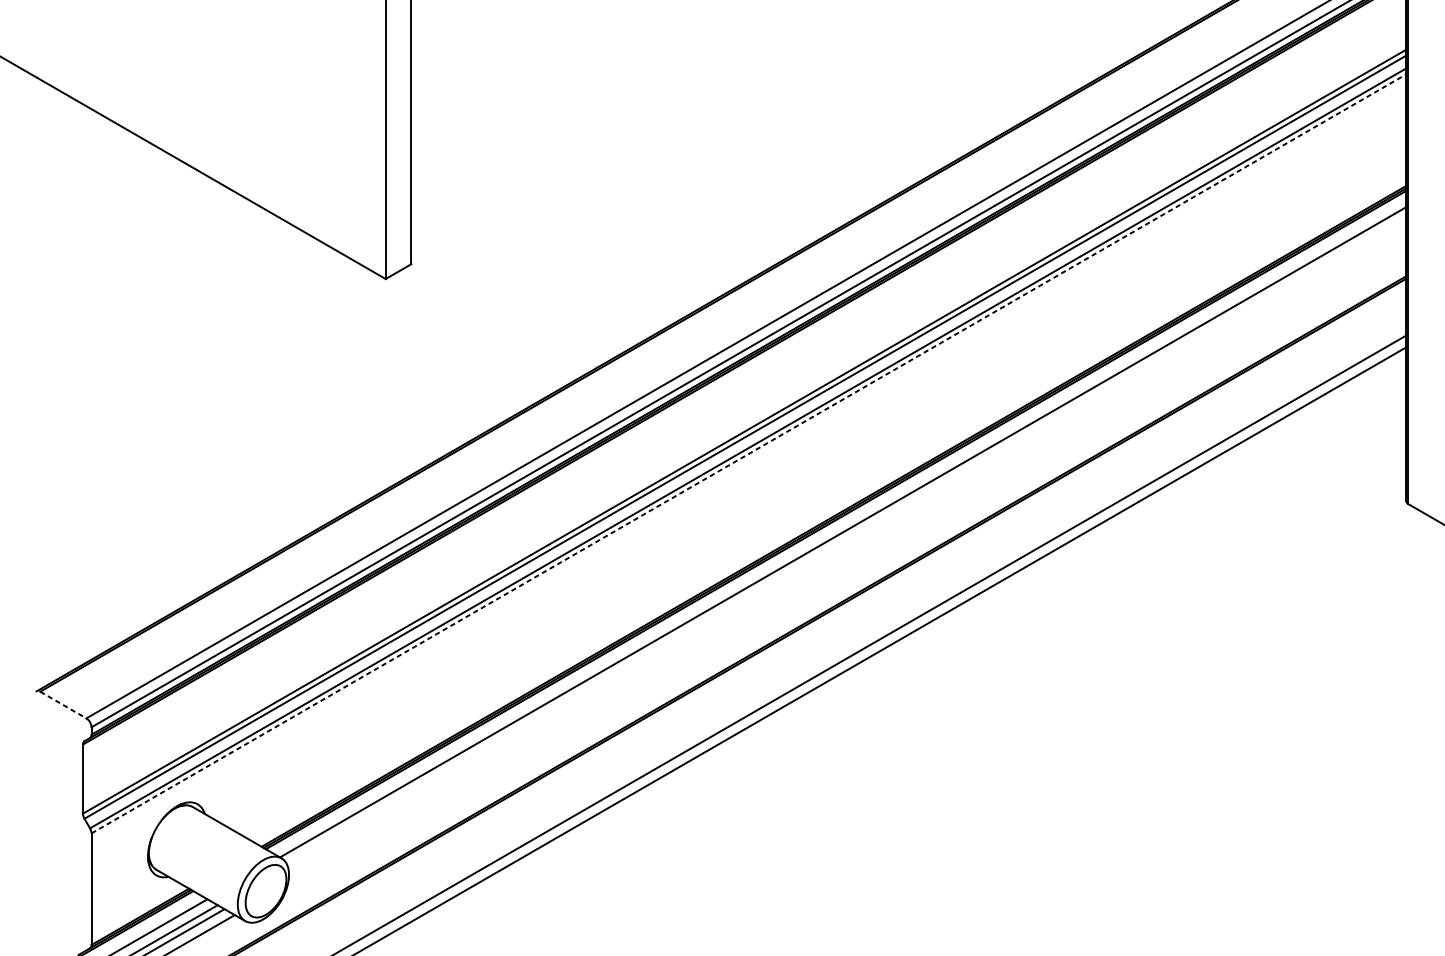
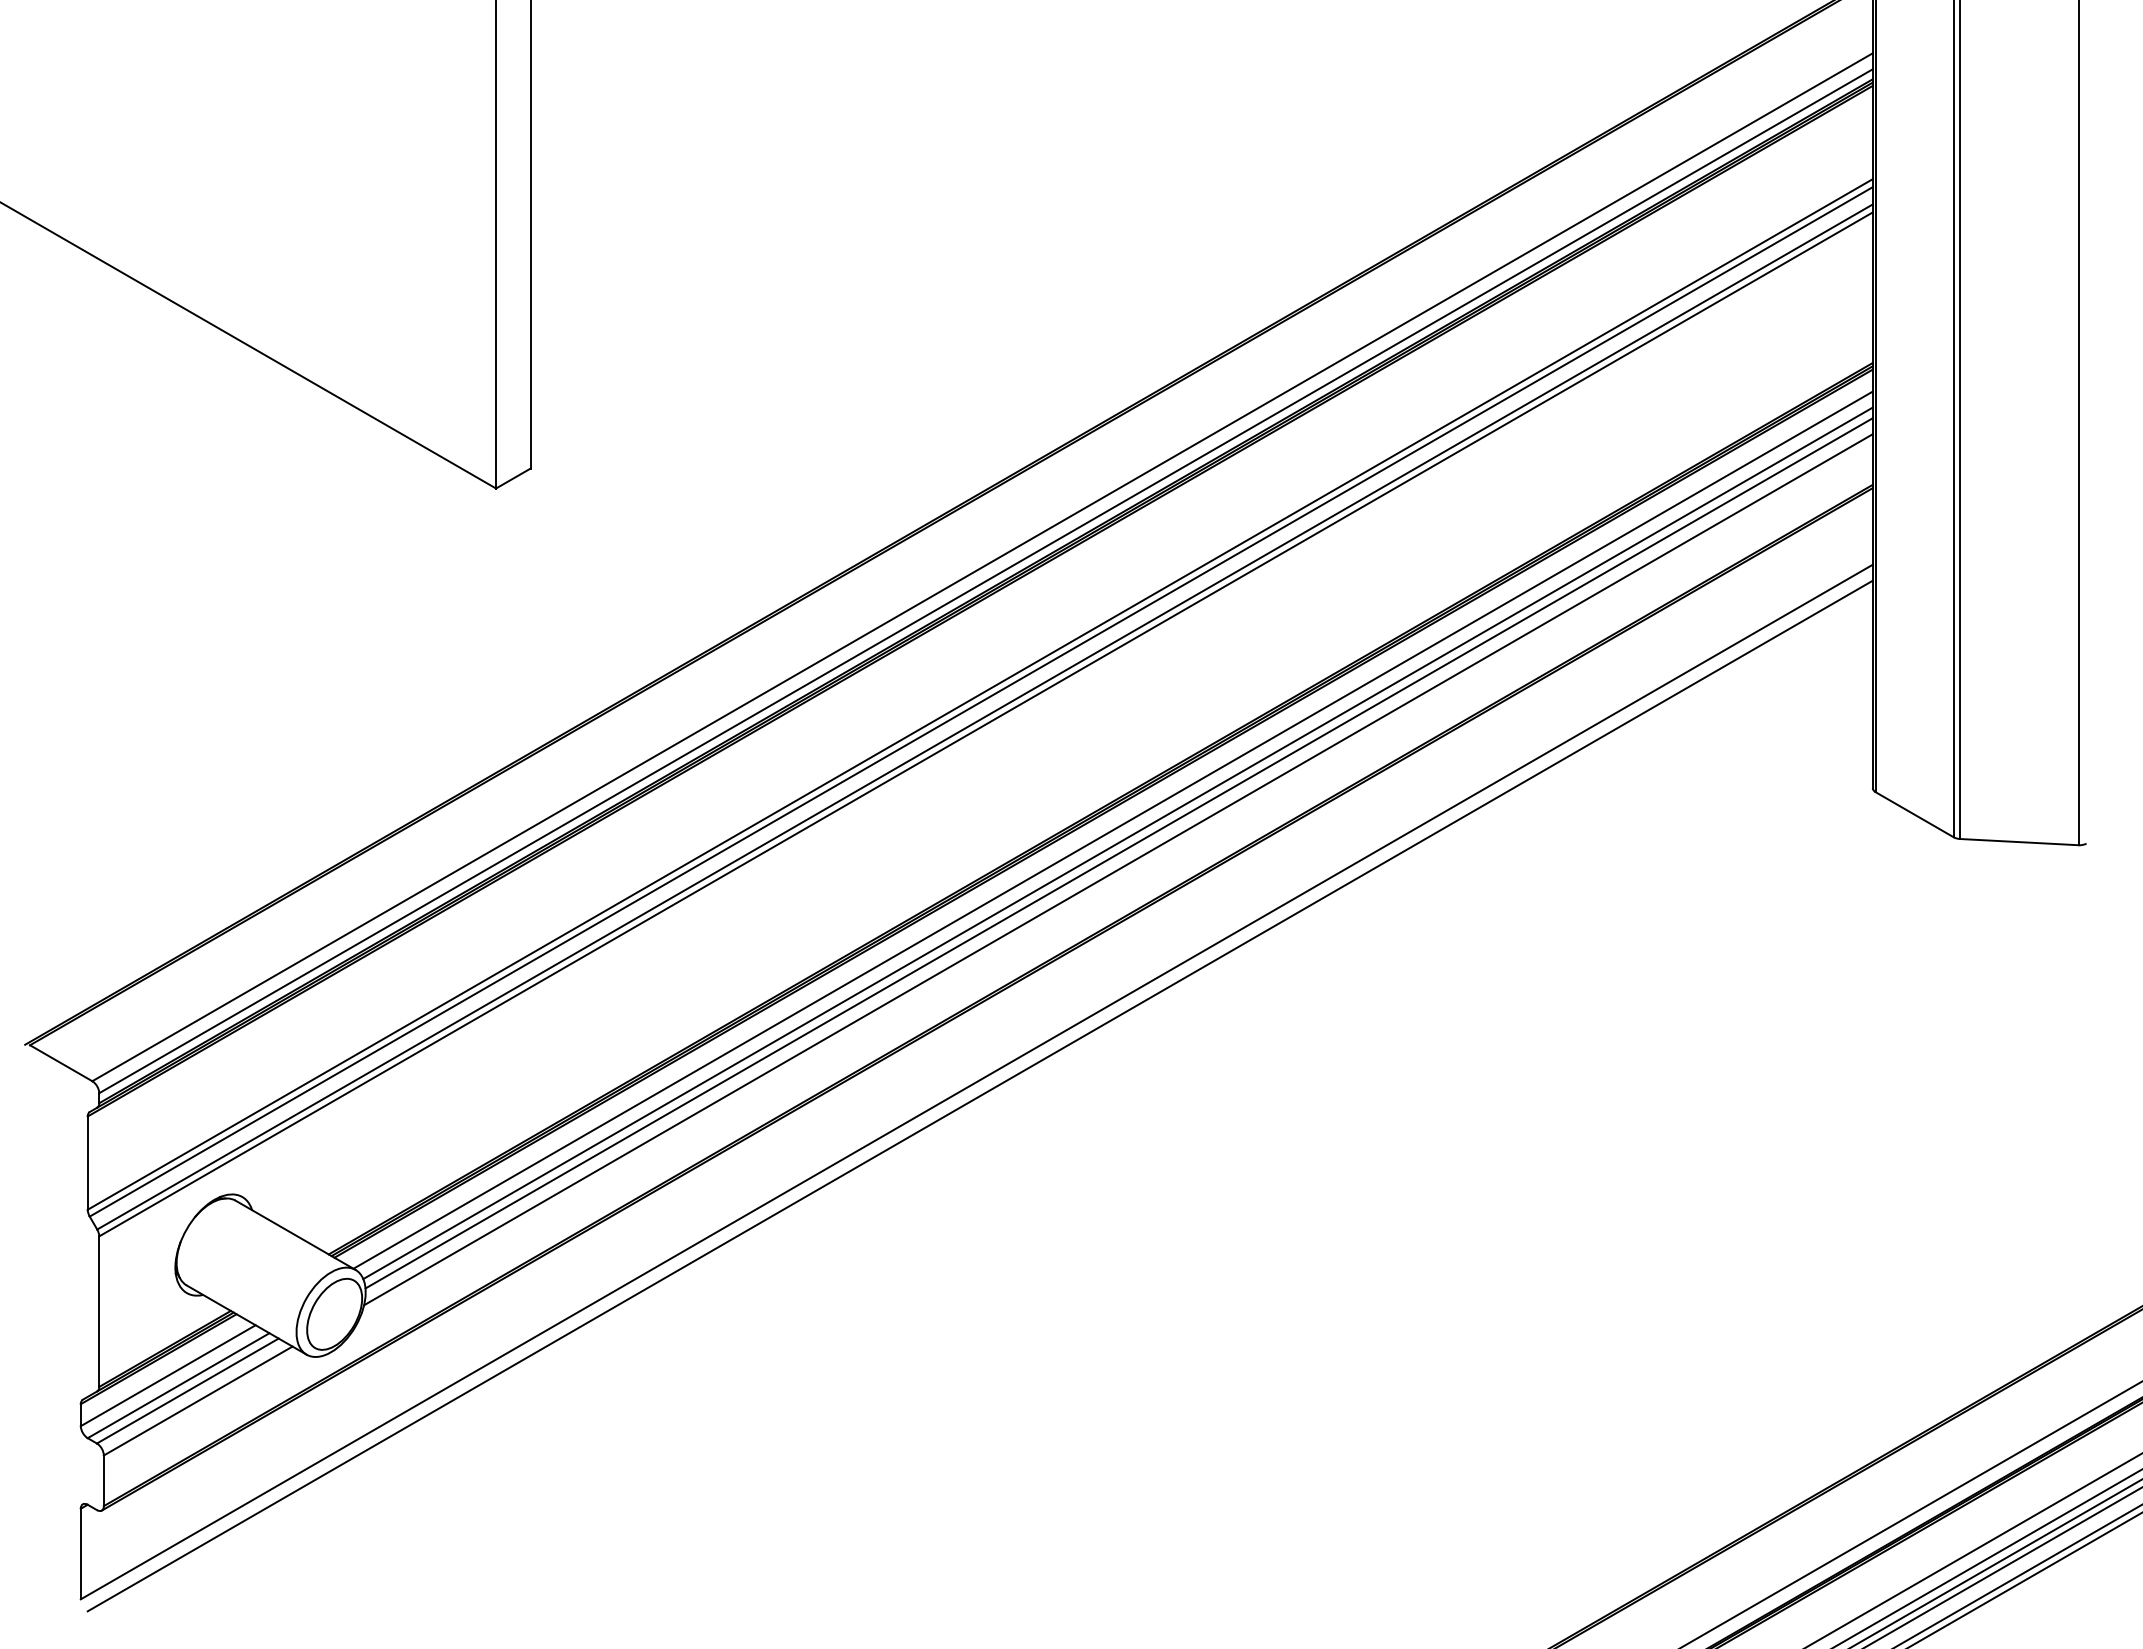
line: (749, 453) -> (986, 724), dashed -> solid
line: (846, 542) -> (1117, 843), added
line: (847, 549) -> (1118, 853), added
line: (847, 561) -> (1118, 869), added
line: (63, 705) -> (61, 1063), dashed -> solid

